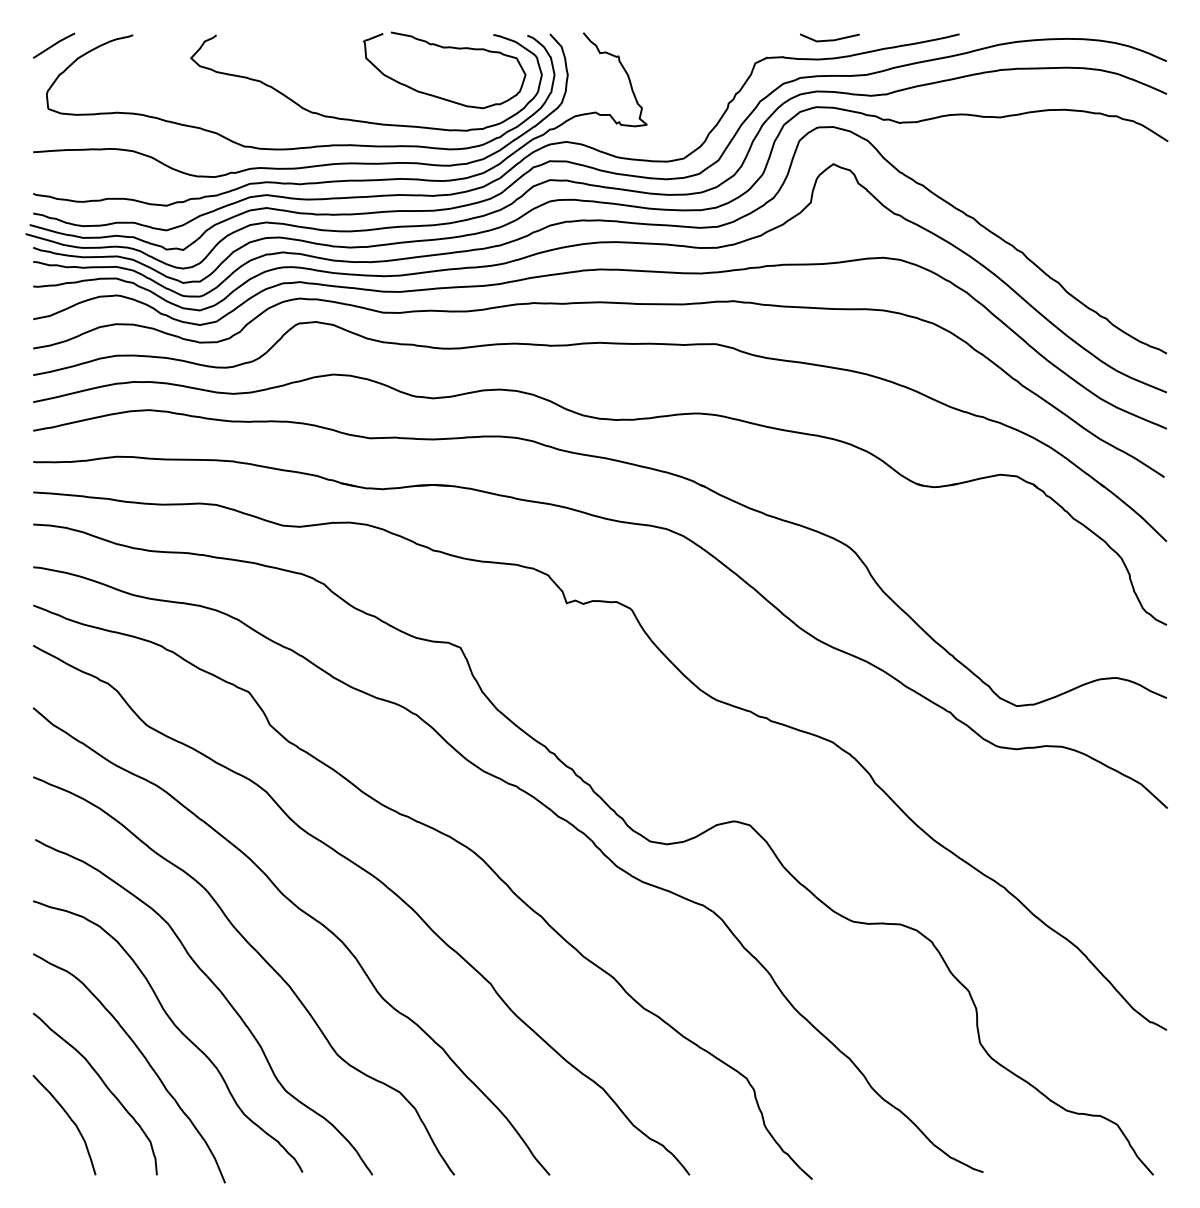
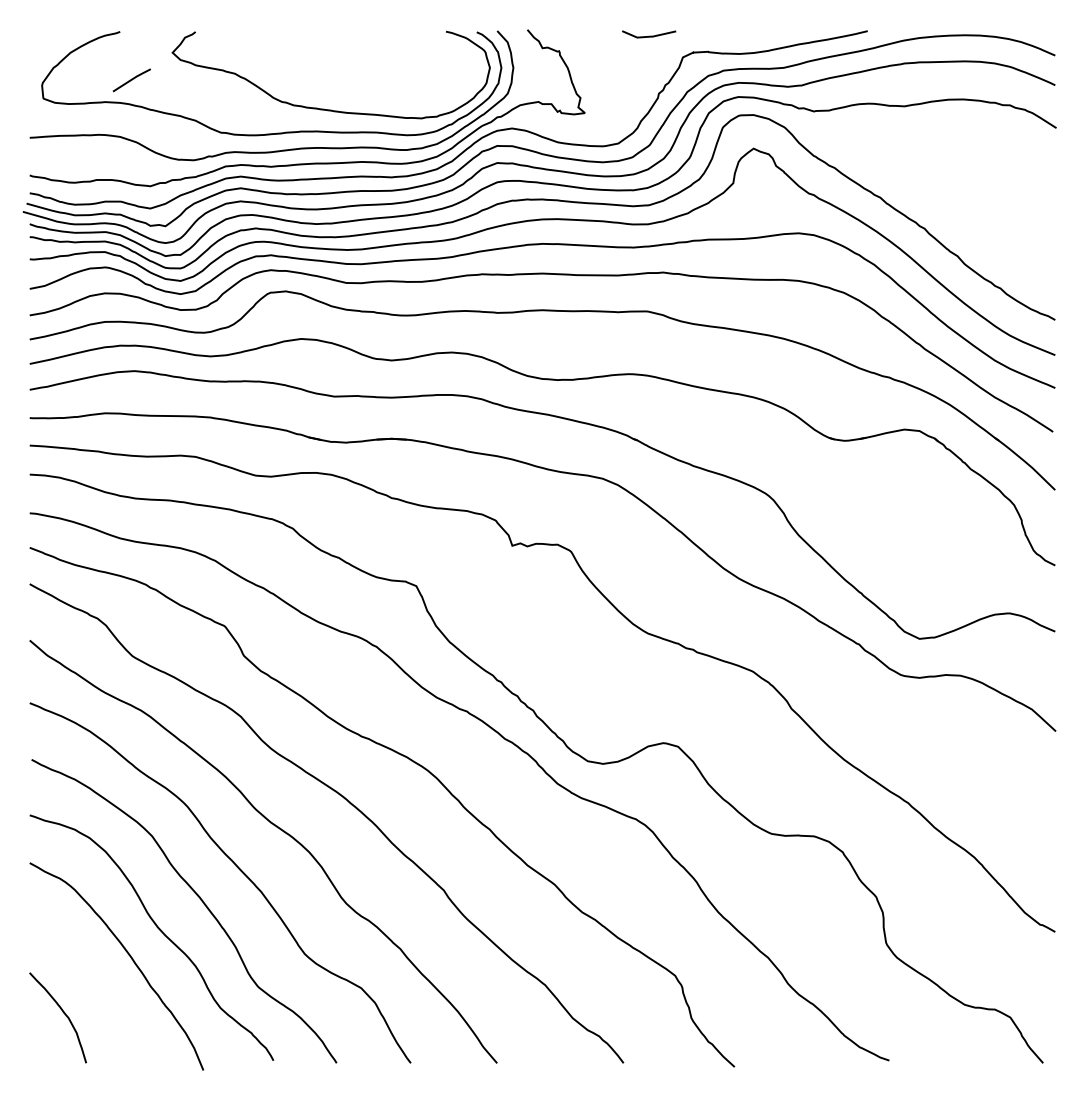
line: (829, 39) -> (648, 35), moved
line: (54, 45) -> (132, 80), moved
curve: (444, 48) -> (401, 43), removed
curve: (104, 1085) -> (94, 982), removed

